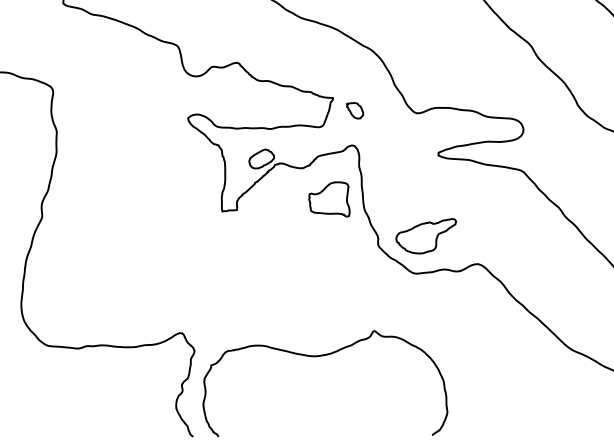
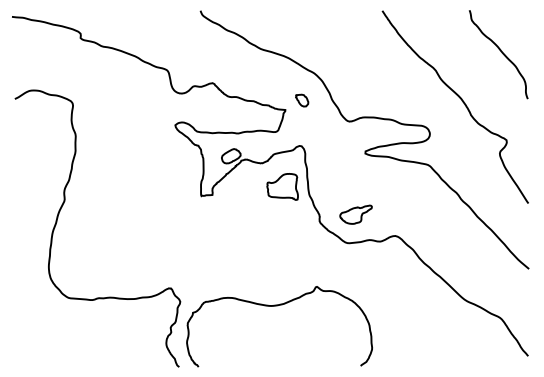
part: (355, 110) -> (302, 100), moved
part: (425, 235) -> (355, 214), size x0.7

